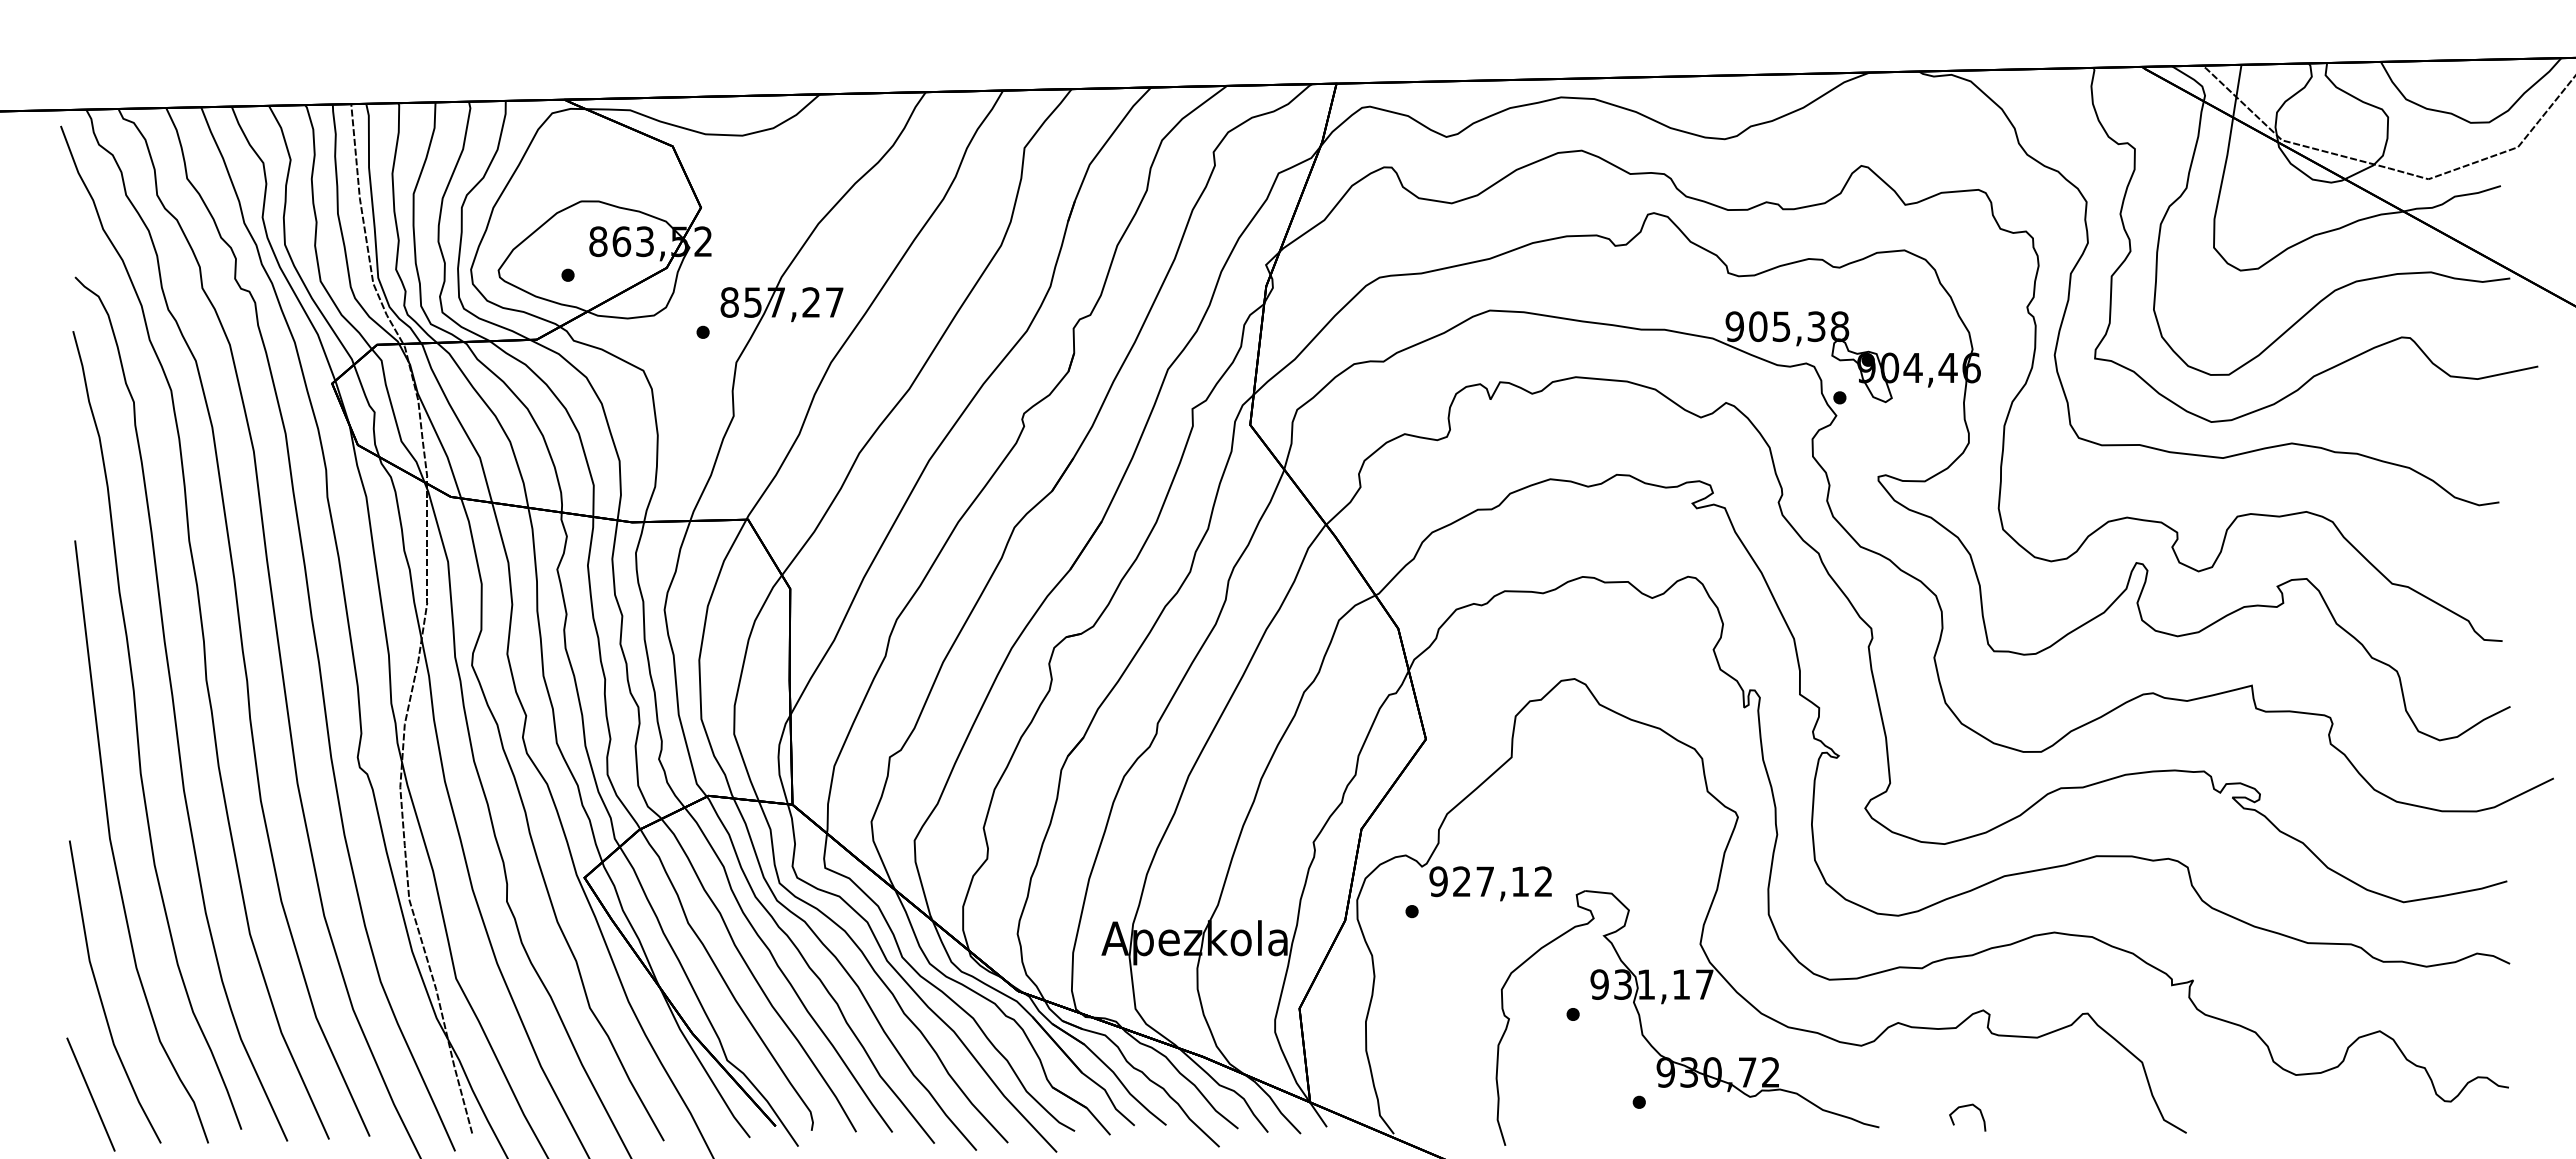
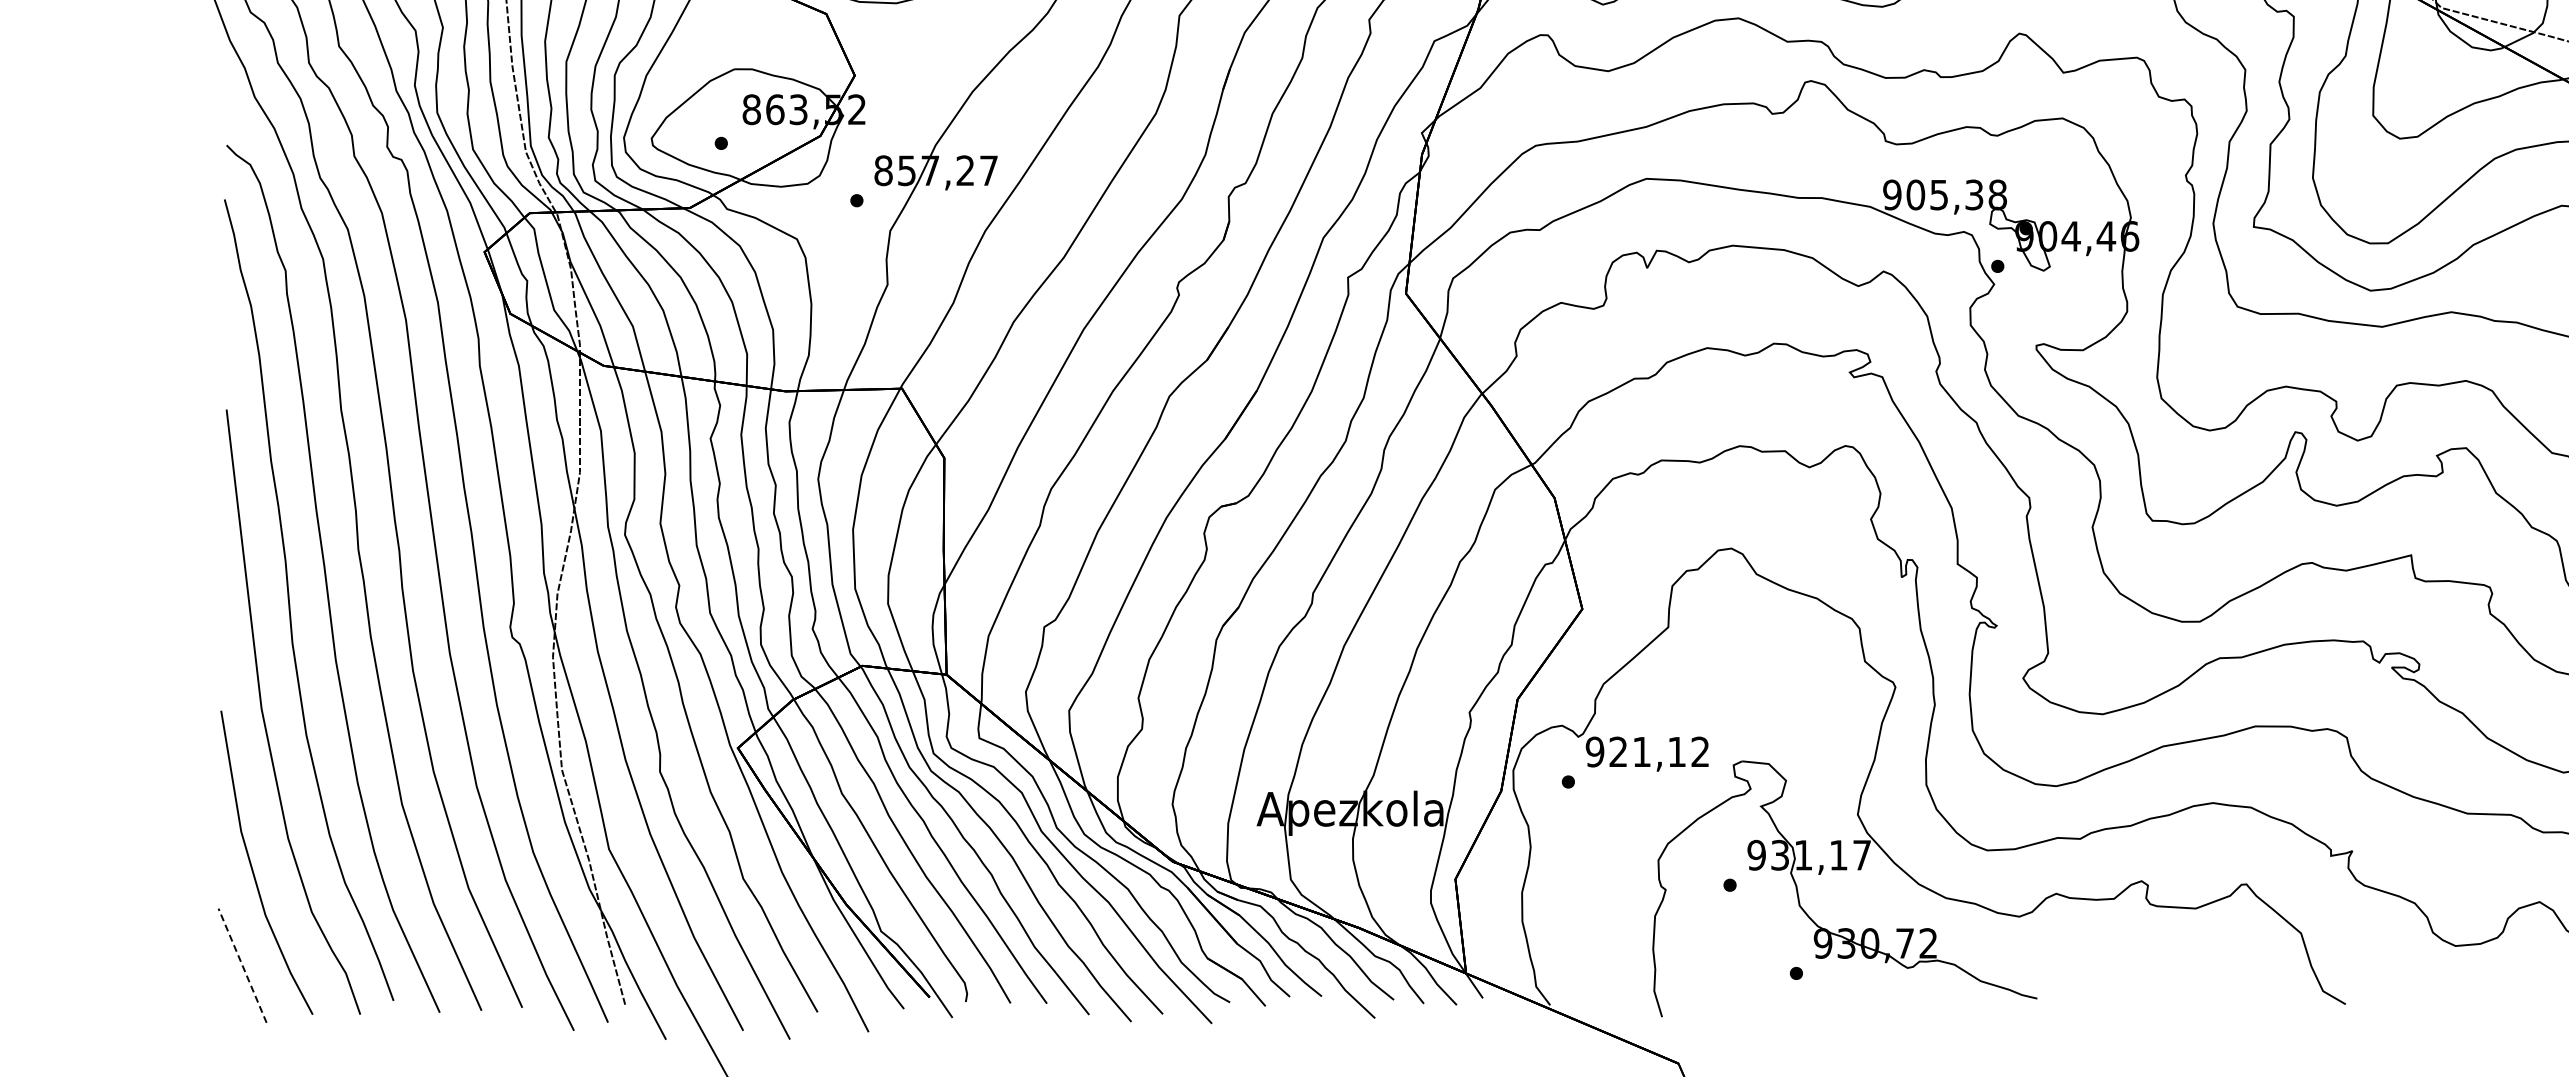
text: (1484, 881) -> (1641, 751), 927,12 -> 921,12
line: (91, 1094) -> (243, 965), solid -> dashed
curve: (1964, 1107) -> (2122, 978), removed

